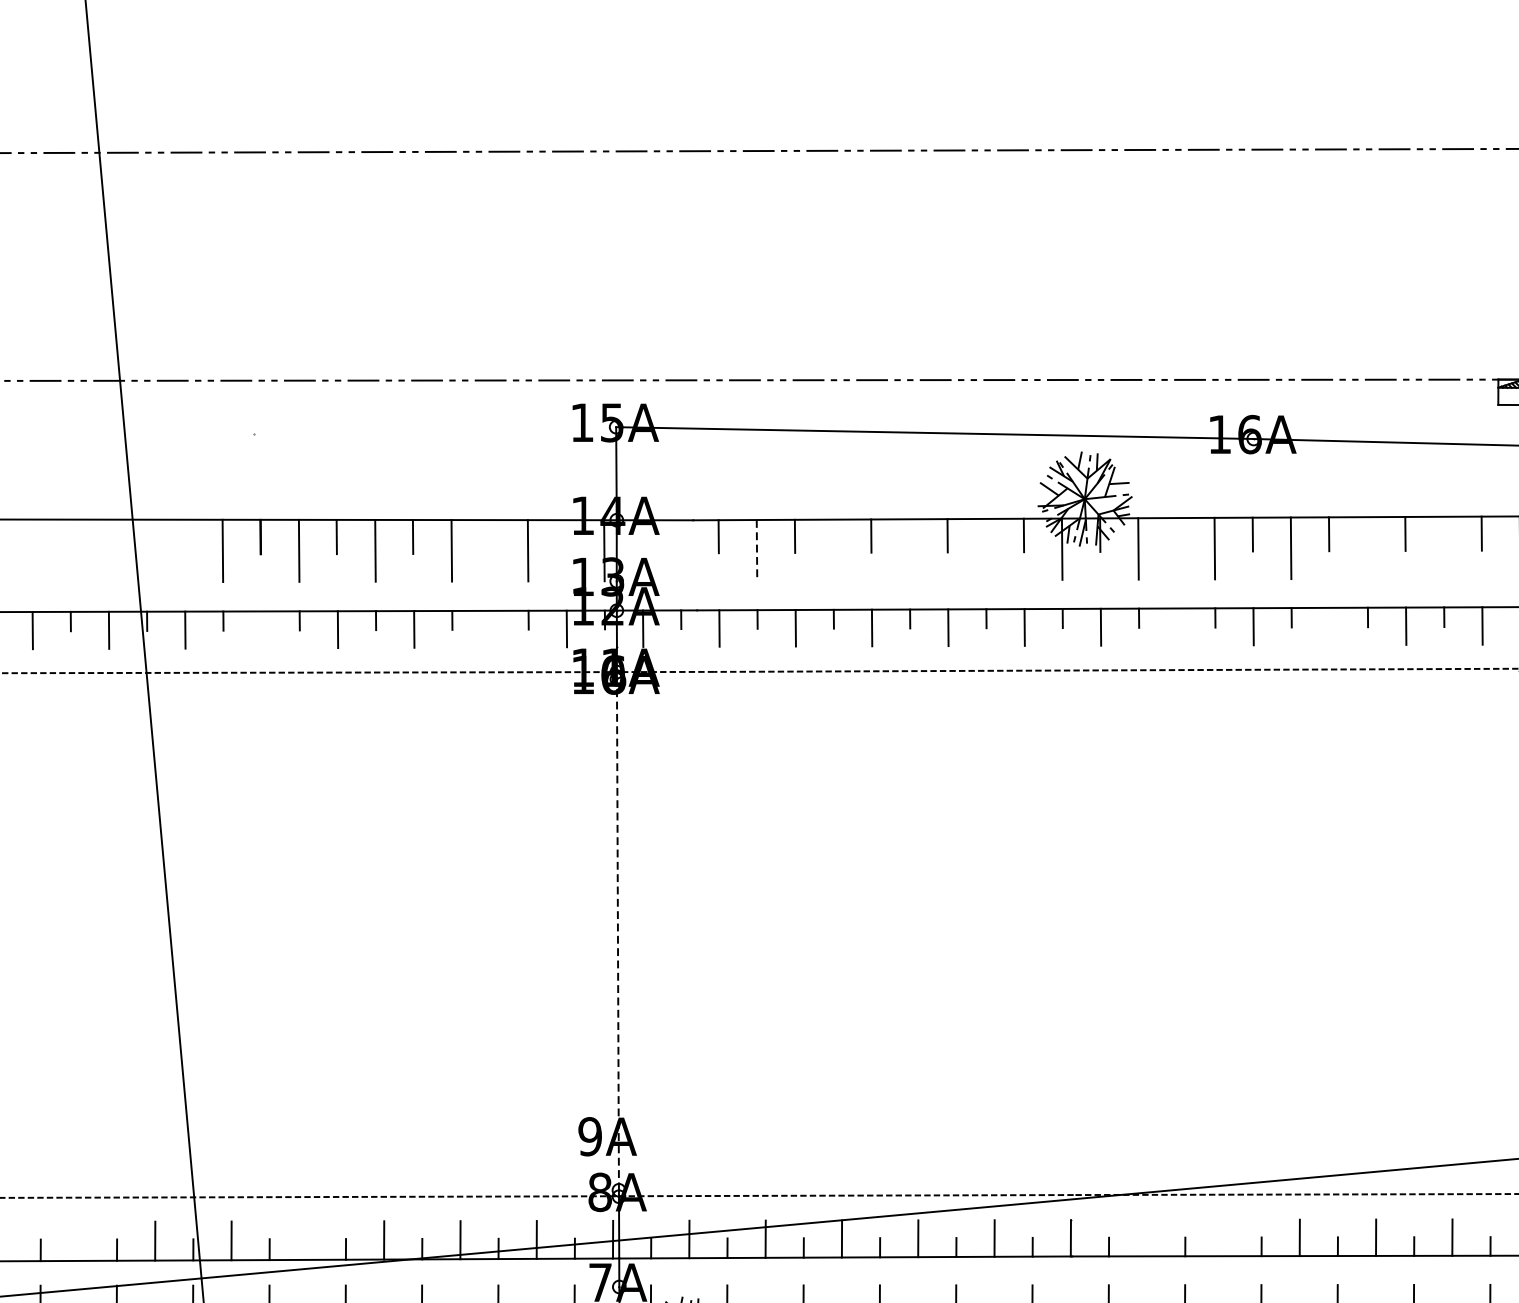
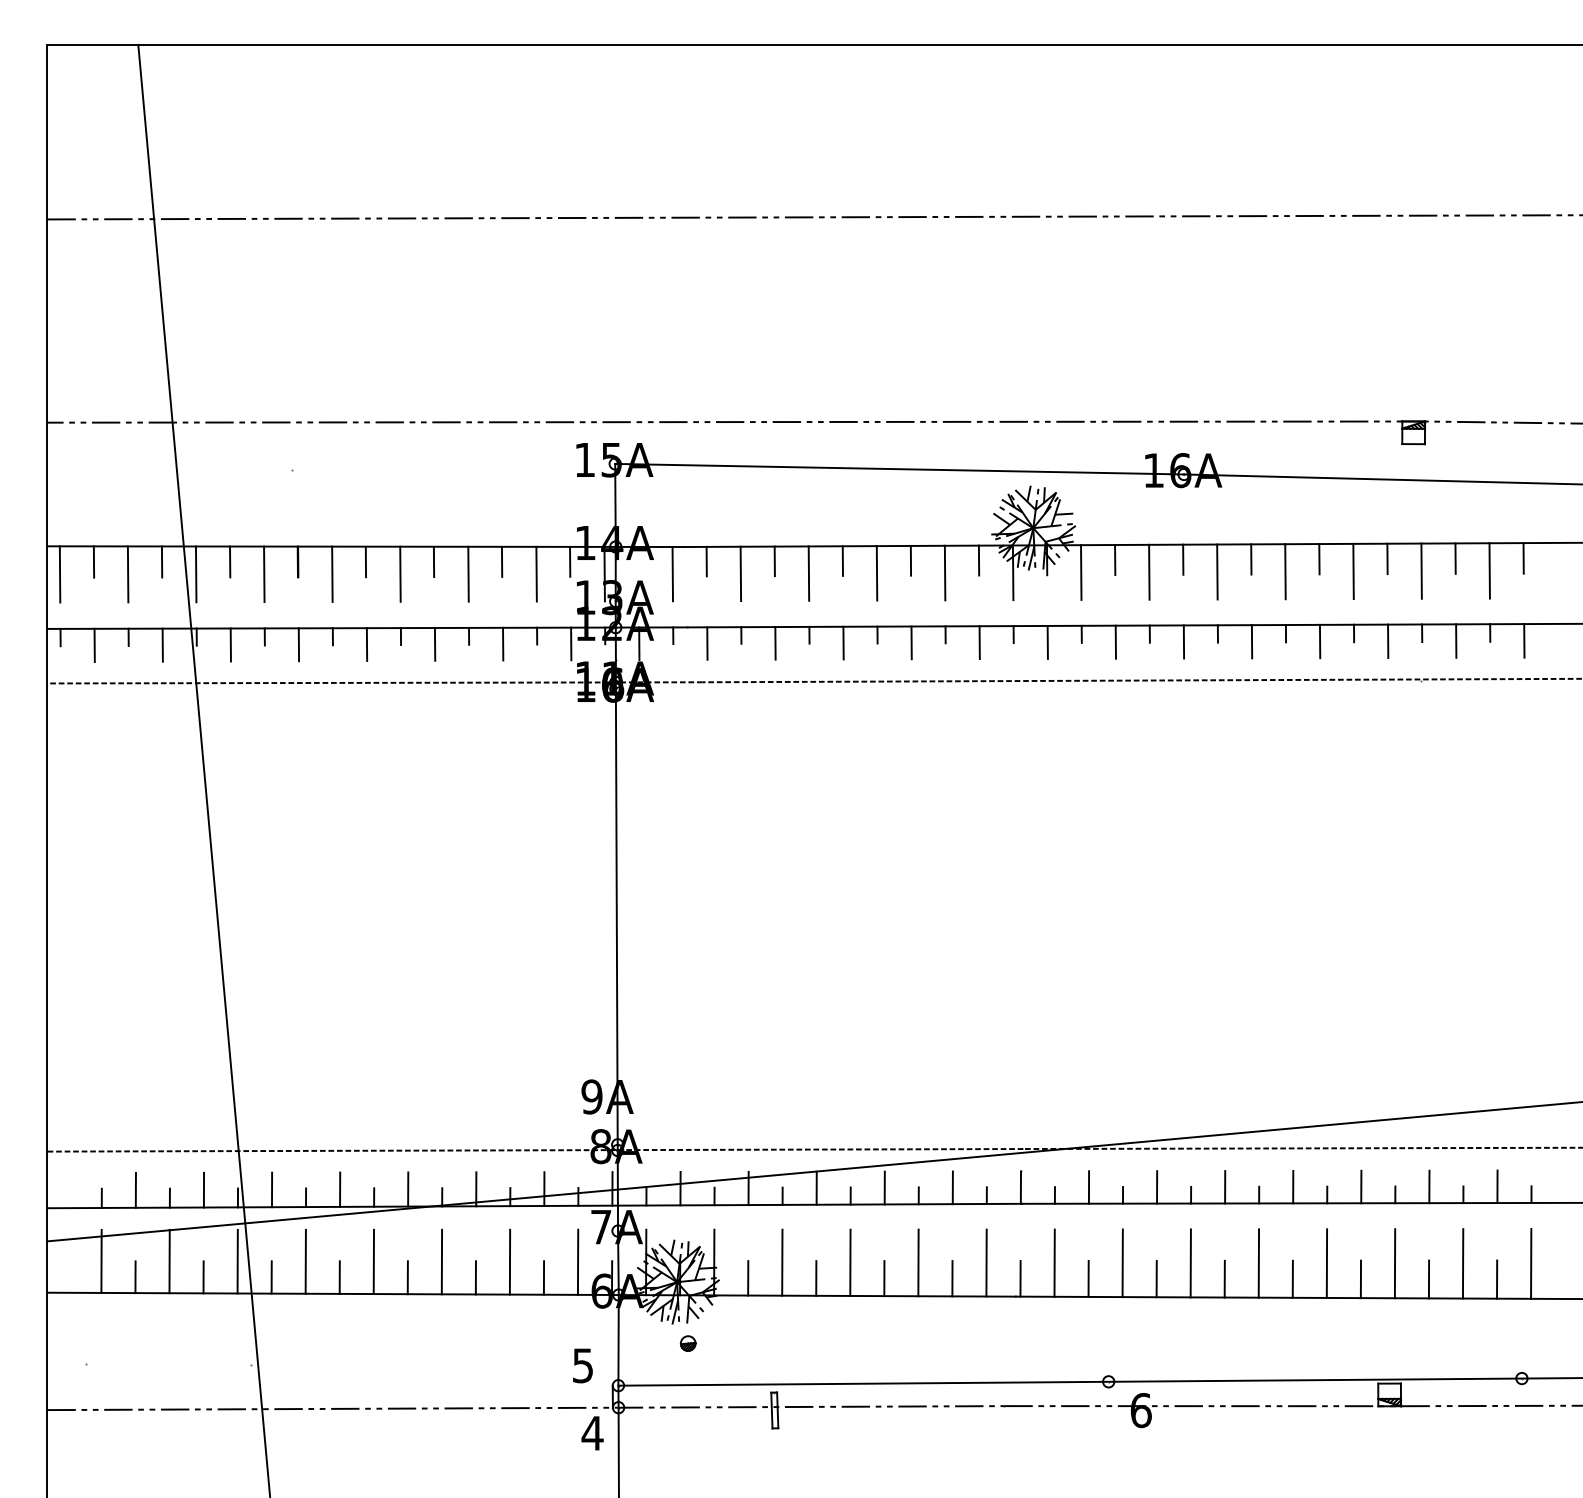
line: (1176, 535) -> (1115, 560), added
line: (31, 536) -> (93, 561), added
line: (107, 536) -> (161, 561), added
line: (184, 536) -> (230, 561), added
line: (488, 536) -> (501, 561), added
line: (566, 536) -> (570, 561), added
line: (1367, 547) -> (1285, 571), added
line: (1443, 547) -> (1353, 571), added
line: (985, 548) -> (944, 572), added
line: (832, 549) -> (808, 573), added
line: (909, 549) -> (876, 573), added
line: (69, 551) -> (127, 574), added
line: (145, 551) -> (195, 574), added
line: (680, 551) -> (672, 574), added
line: (756, 551) -> (740, 574), dashed -> solid
line: (1176, 626) -> (1115, 641), added
line: (1329, 626) -> (1251, 641), added
line: (490, 628) -> (503, 643), added
line: (261, 629) -> (298, 644), added
line: (617, 934) -> (616, 916), dashed -> solid
line: (1146, 1238) -> (1088, 1187), added
line: (1223, 1238) -> (1157, 1187), added
line: (78, 1240) -> (135, 1189), added
line: (308, 1240) -> (340, 1189), added

